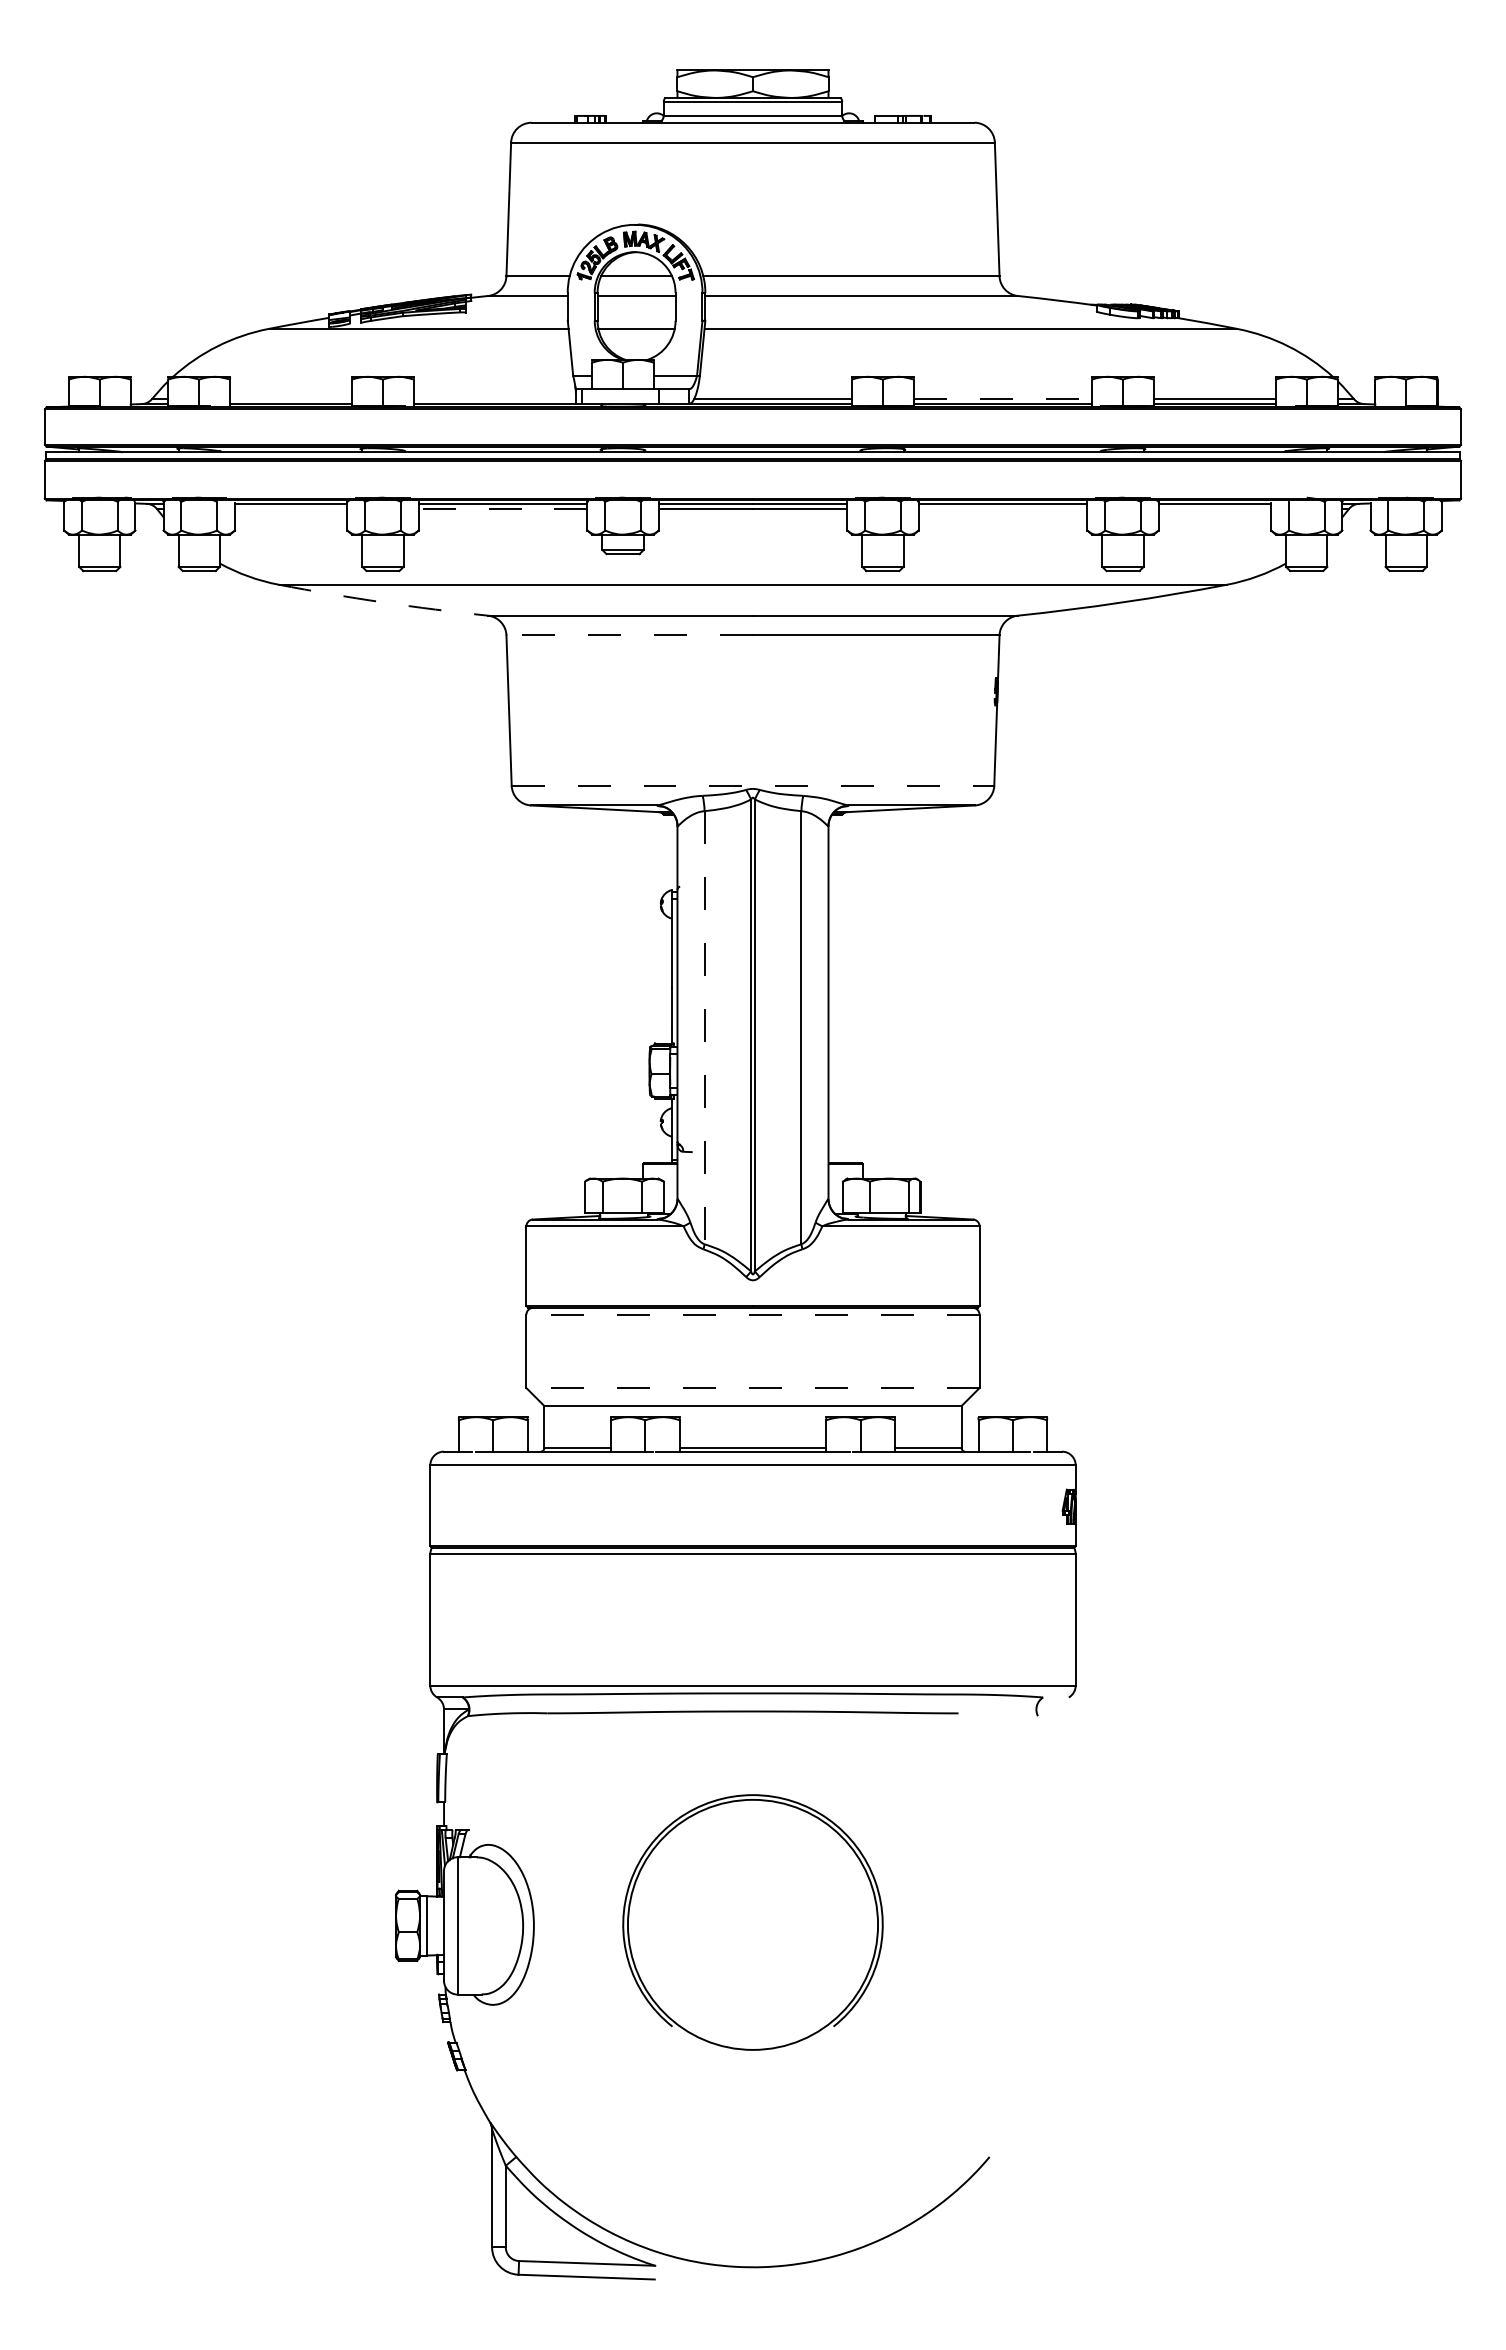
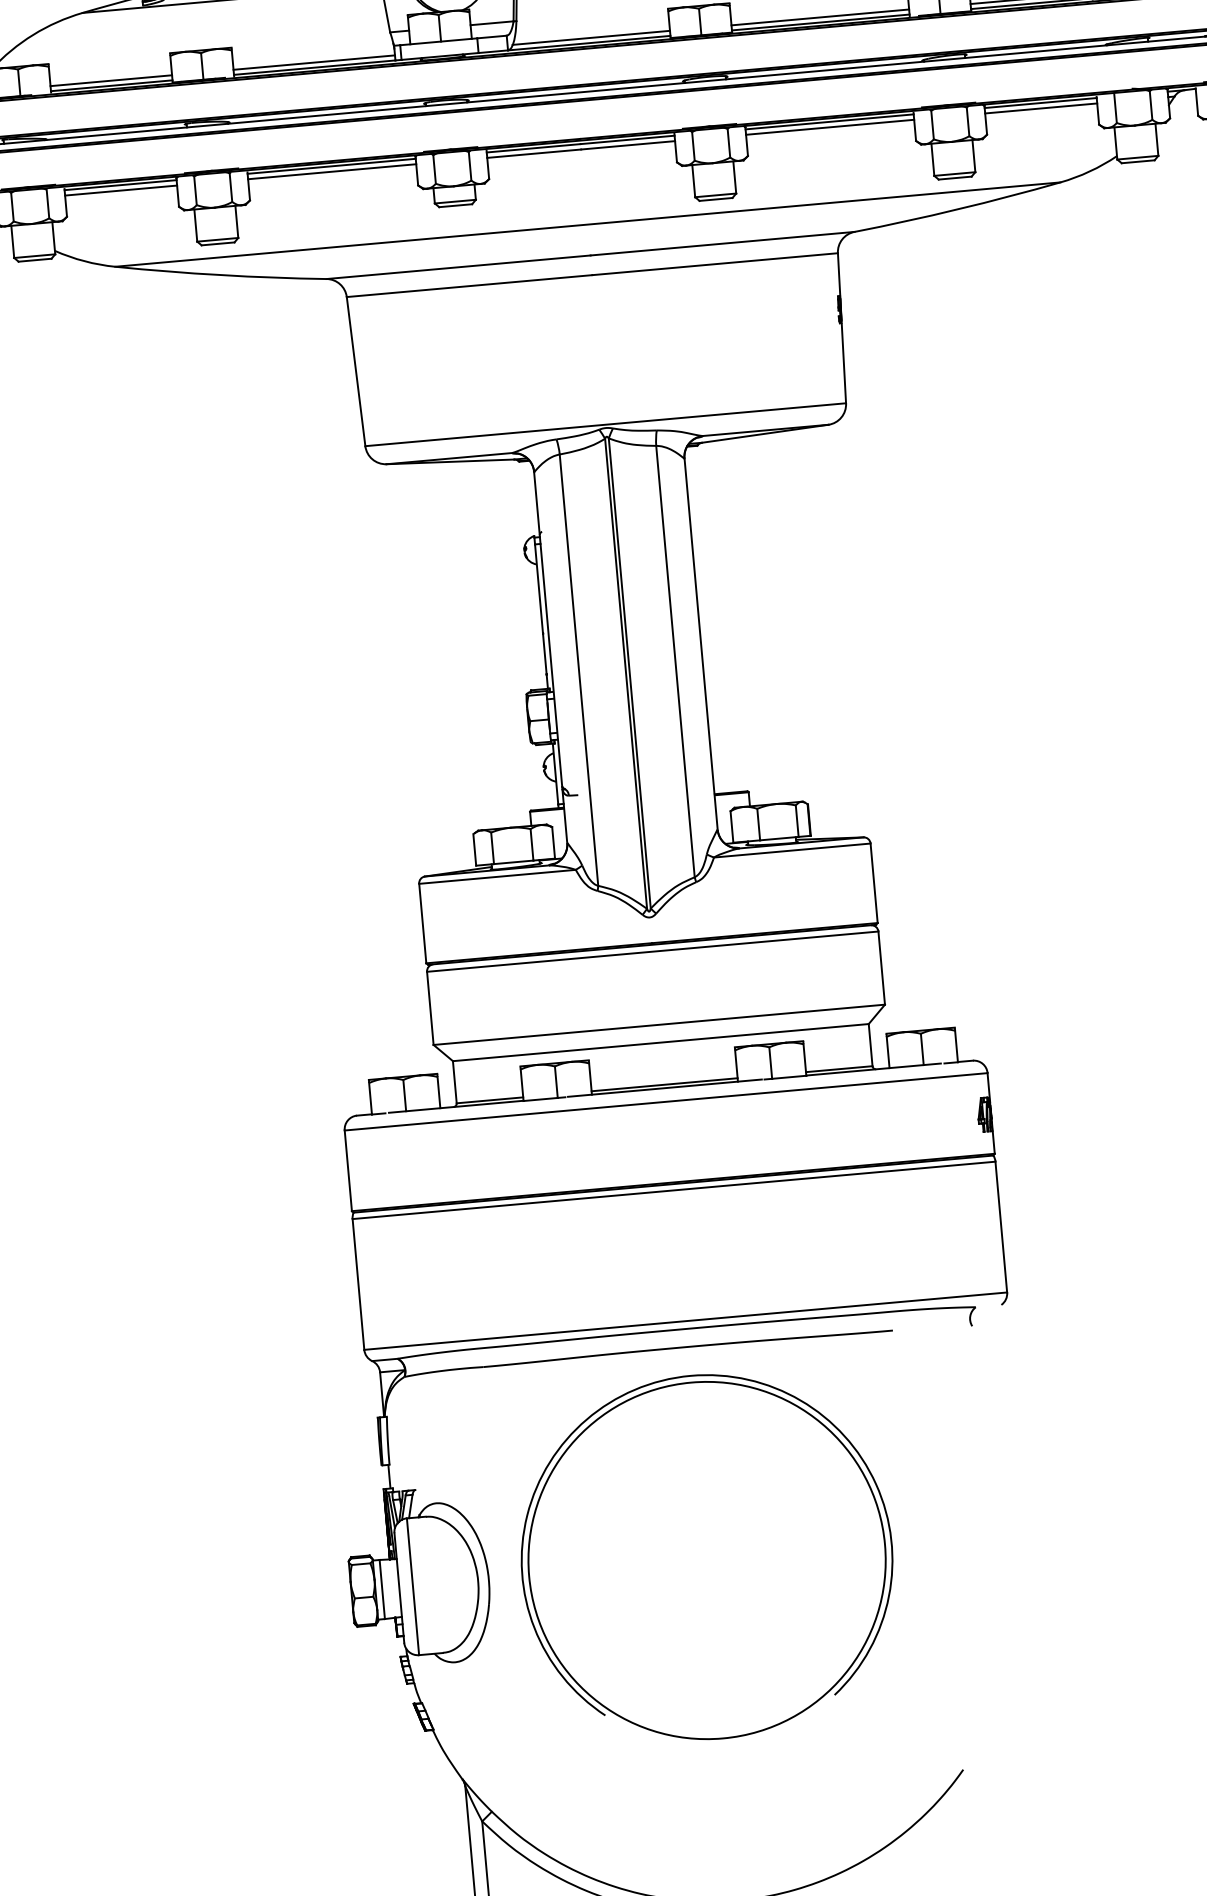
line: (291, 399) -> (111, 81), added
line: (494, 399) -> (313, 63), added
line: (1003, 399) -> (820, 17), dashed -> solid
line: (290, 509) -> (120, 190), added
line: (502, 509) -> (331, 171), dashed -> solid
line: (1002, 509) -> (829, 127), added
line: (1214, 509) -> (1040, 108), added
arc: (383, 602) -> (221, 275), dashed -> solid
line: (629, 635) -> (469, 286), dashed -> solid
line: (753, 785) -> (606, 424), dashed -> solid
line: (704, 1027) -> (578, 669), dashed -> solid
line: (753, 1314) -> (653, 951), dashed -> solid
line: (753, 1388) -> (659, 1025), dashed -> solid
part: (752, 1922) -> (706, 1557), size x1.43

